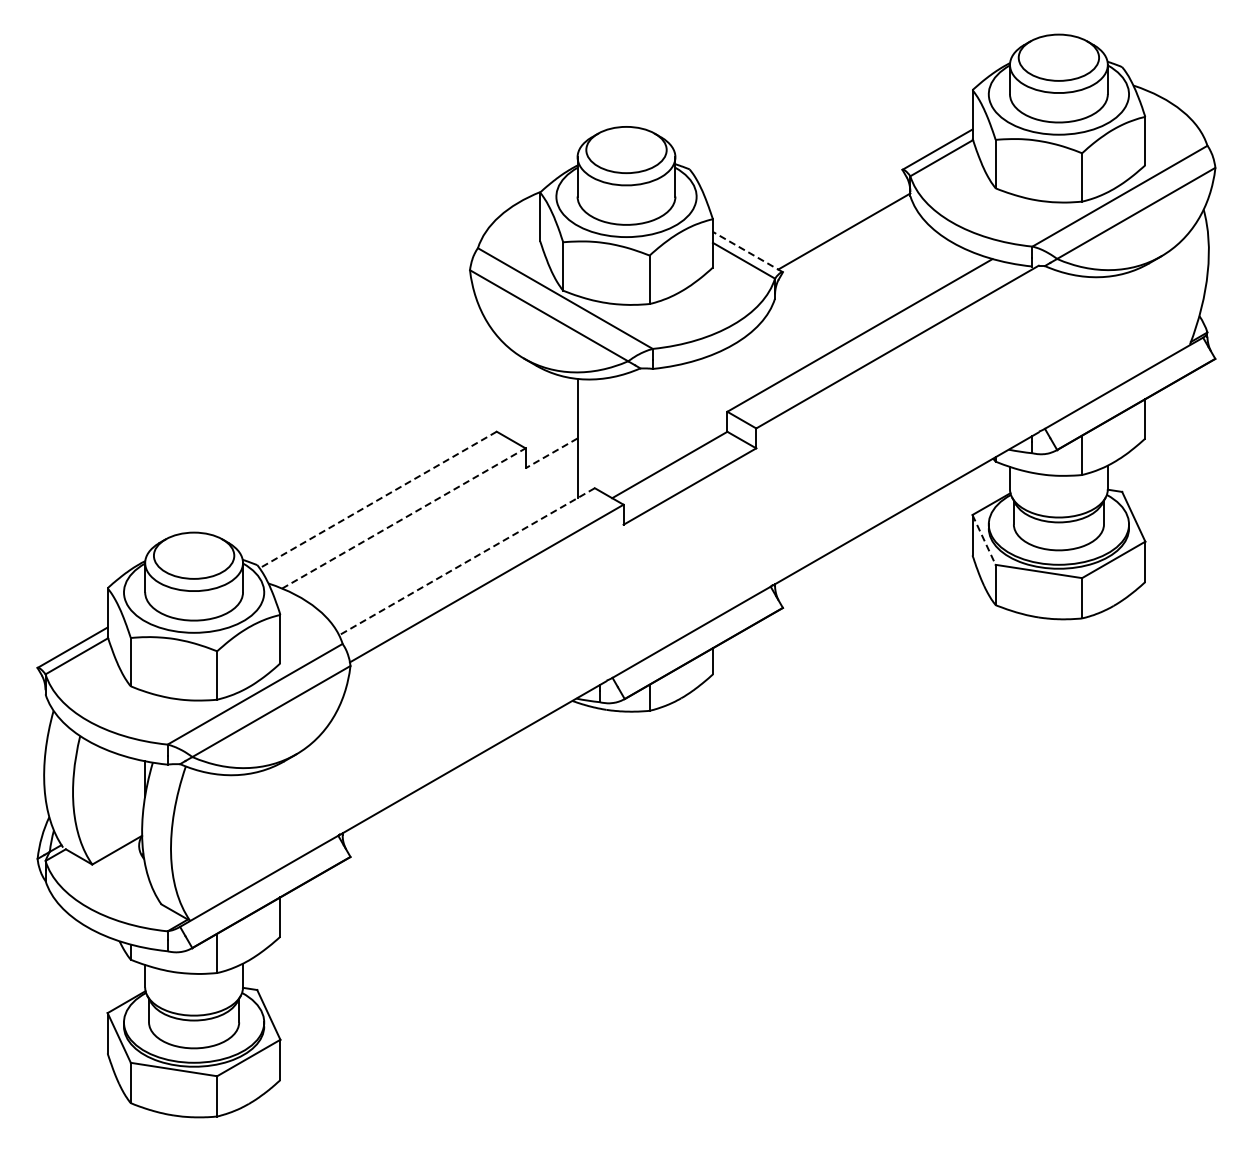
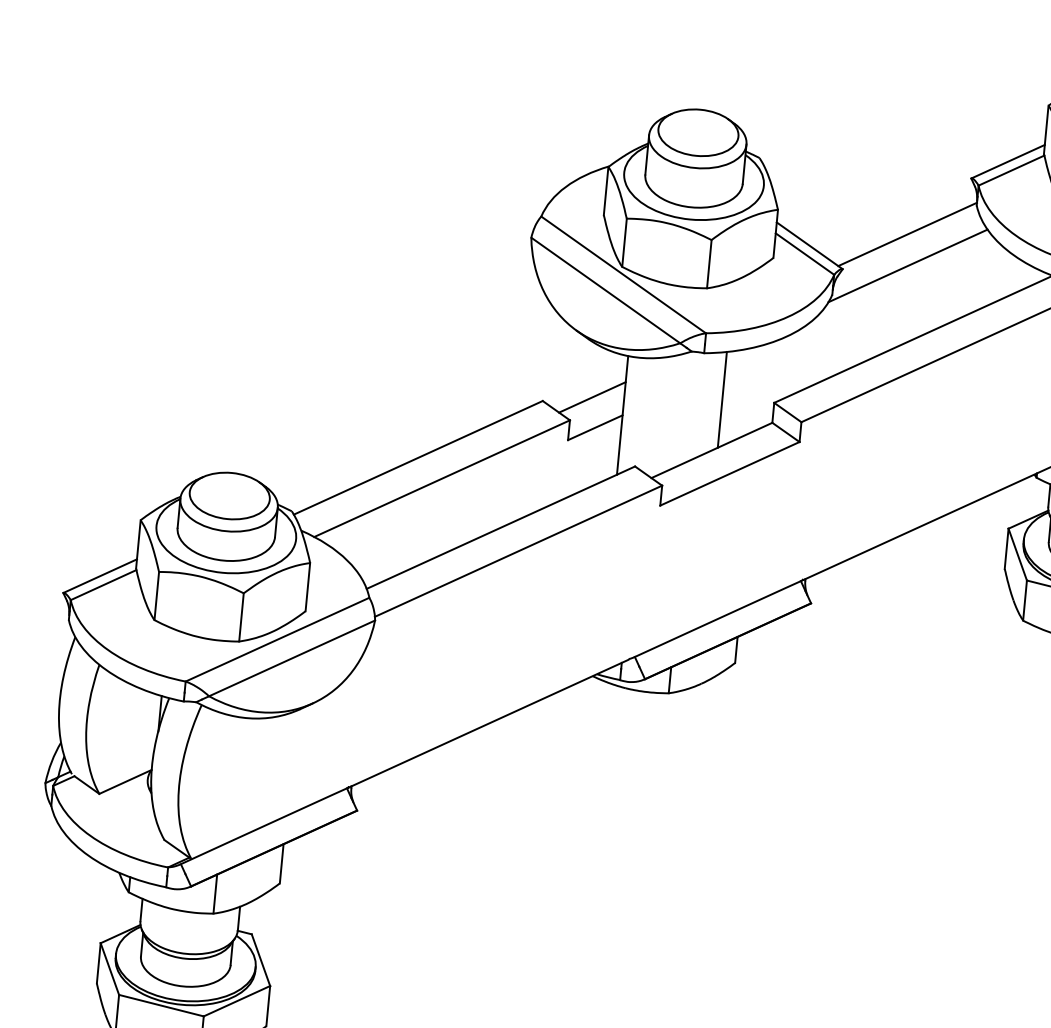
line: (747, 251) -> (809, 245), dashed -> solid
line: (847, 262) -> (907, 265), added
line: (675, 413) -> (722, 399), added
line: (545, 423) -> (592, 397), added
line: (551, 453) -> (595, 427), dashed -> solid
line: (378, 499) -> (418, 457), dashed -> solid
line: (403, 518) -> (441, 478), dashed -> solid
line: (984, 540) -> (1018, 555), dashed -> solid
line: (466, 562) -> (500, 528), dashed -> solid

